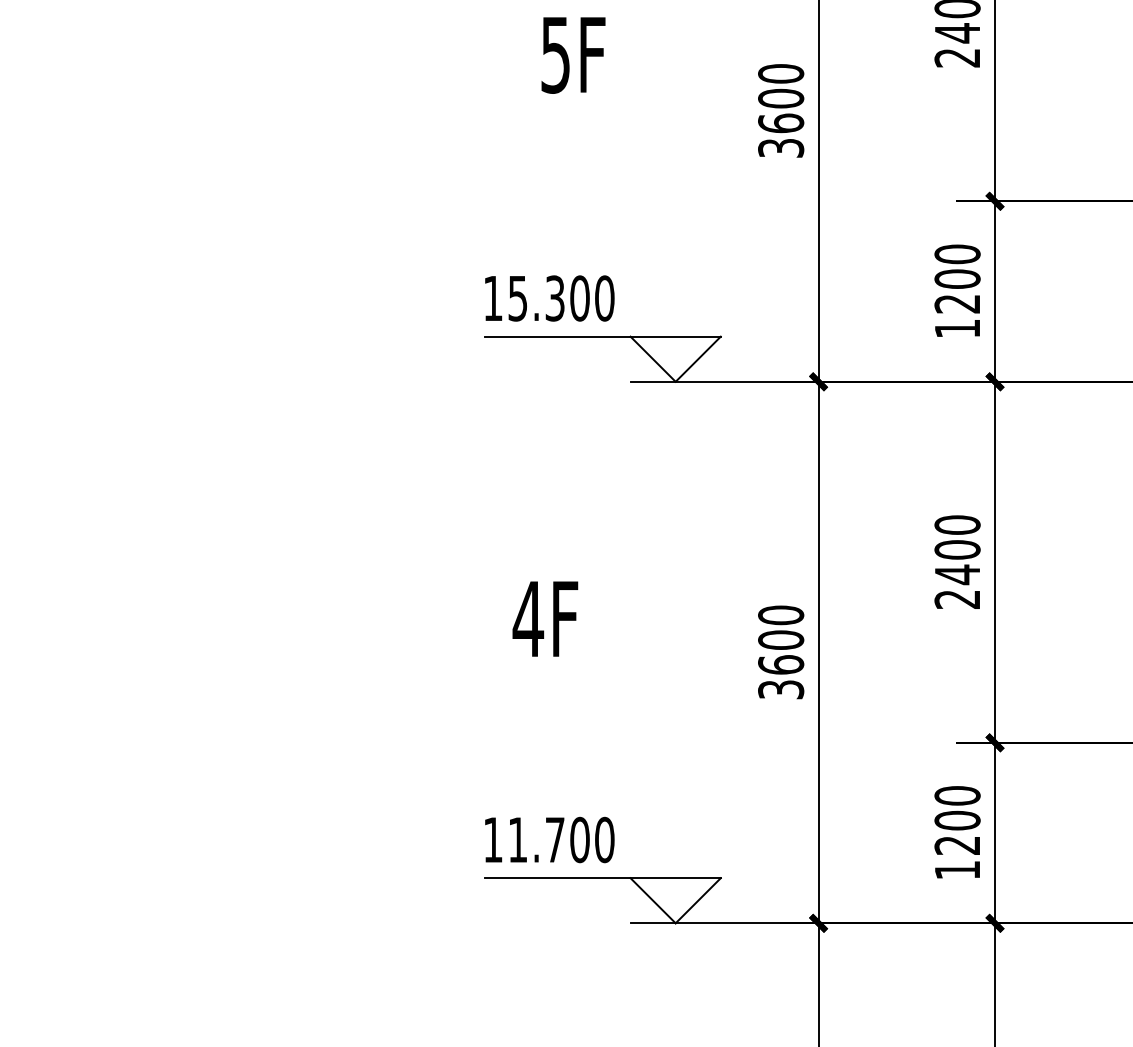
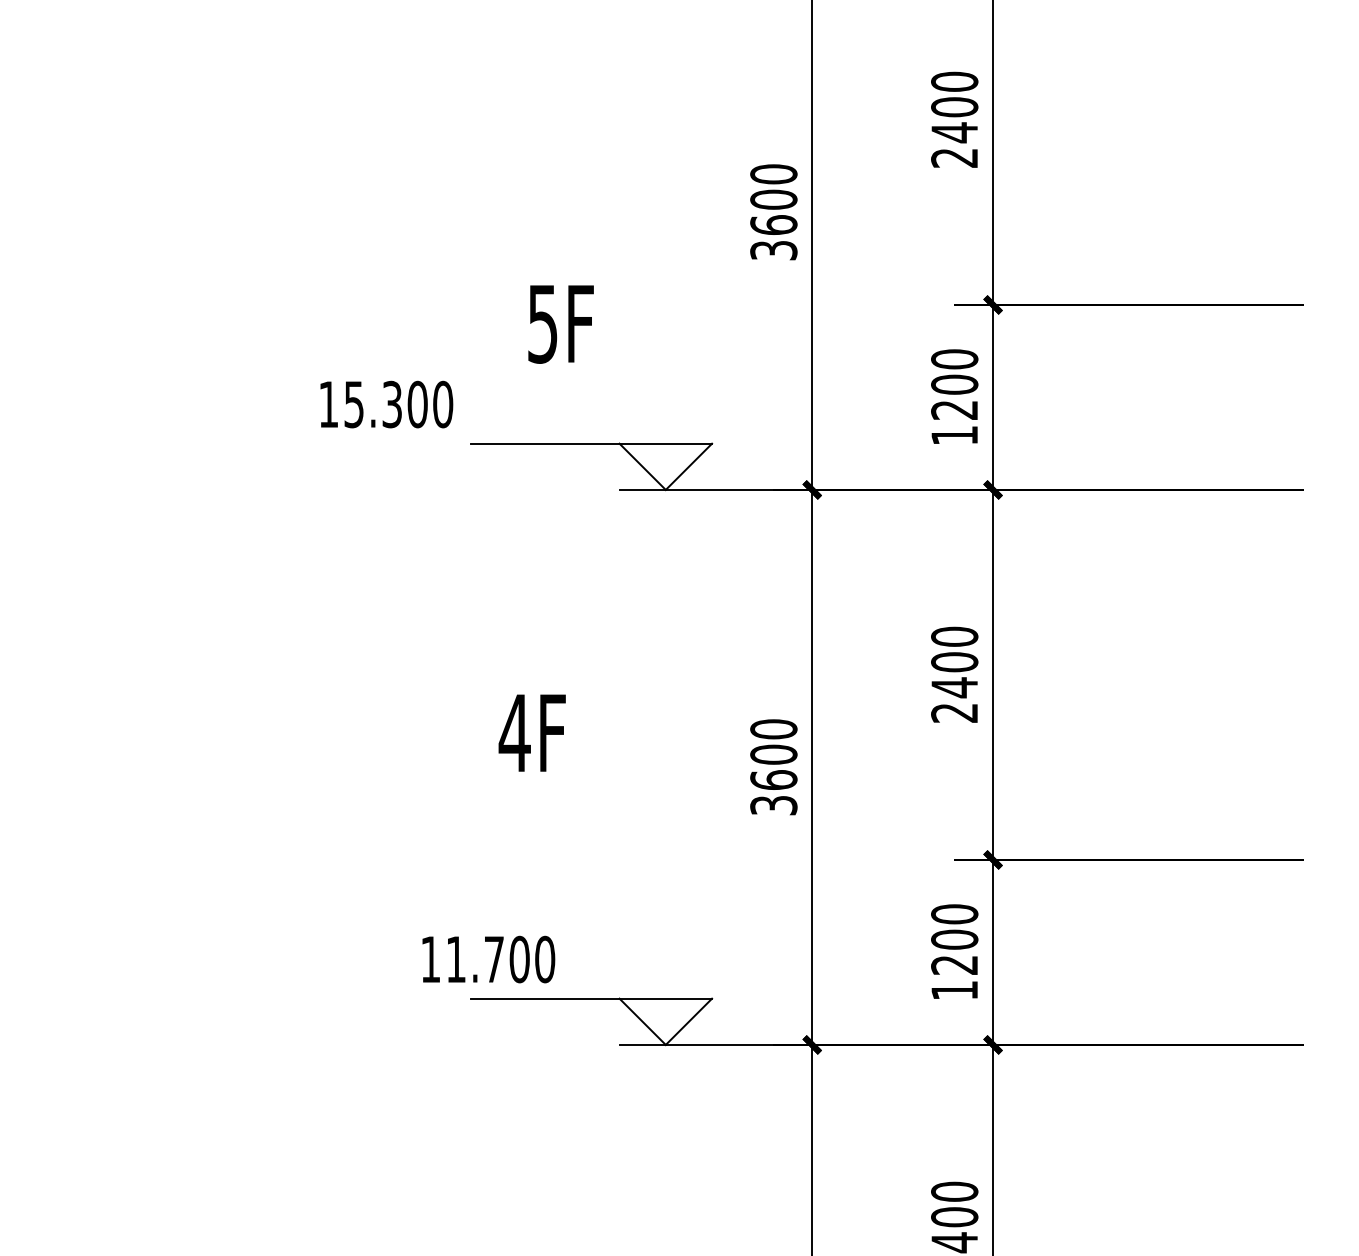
text: (572, 55) -> (560, 324), moved
text: (549, 298) -> (386, 404), moved
text: (549, 839) -> (488, 959), moved

